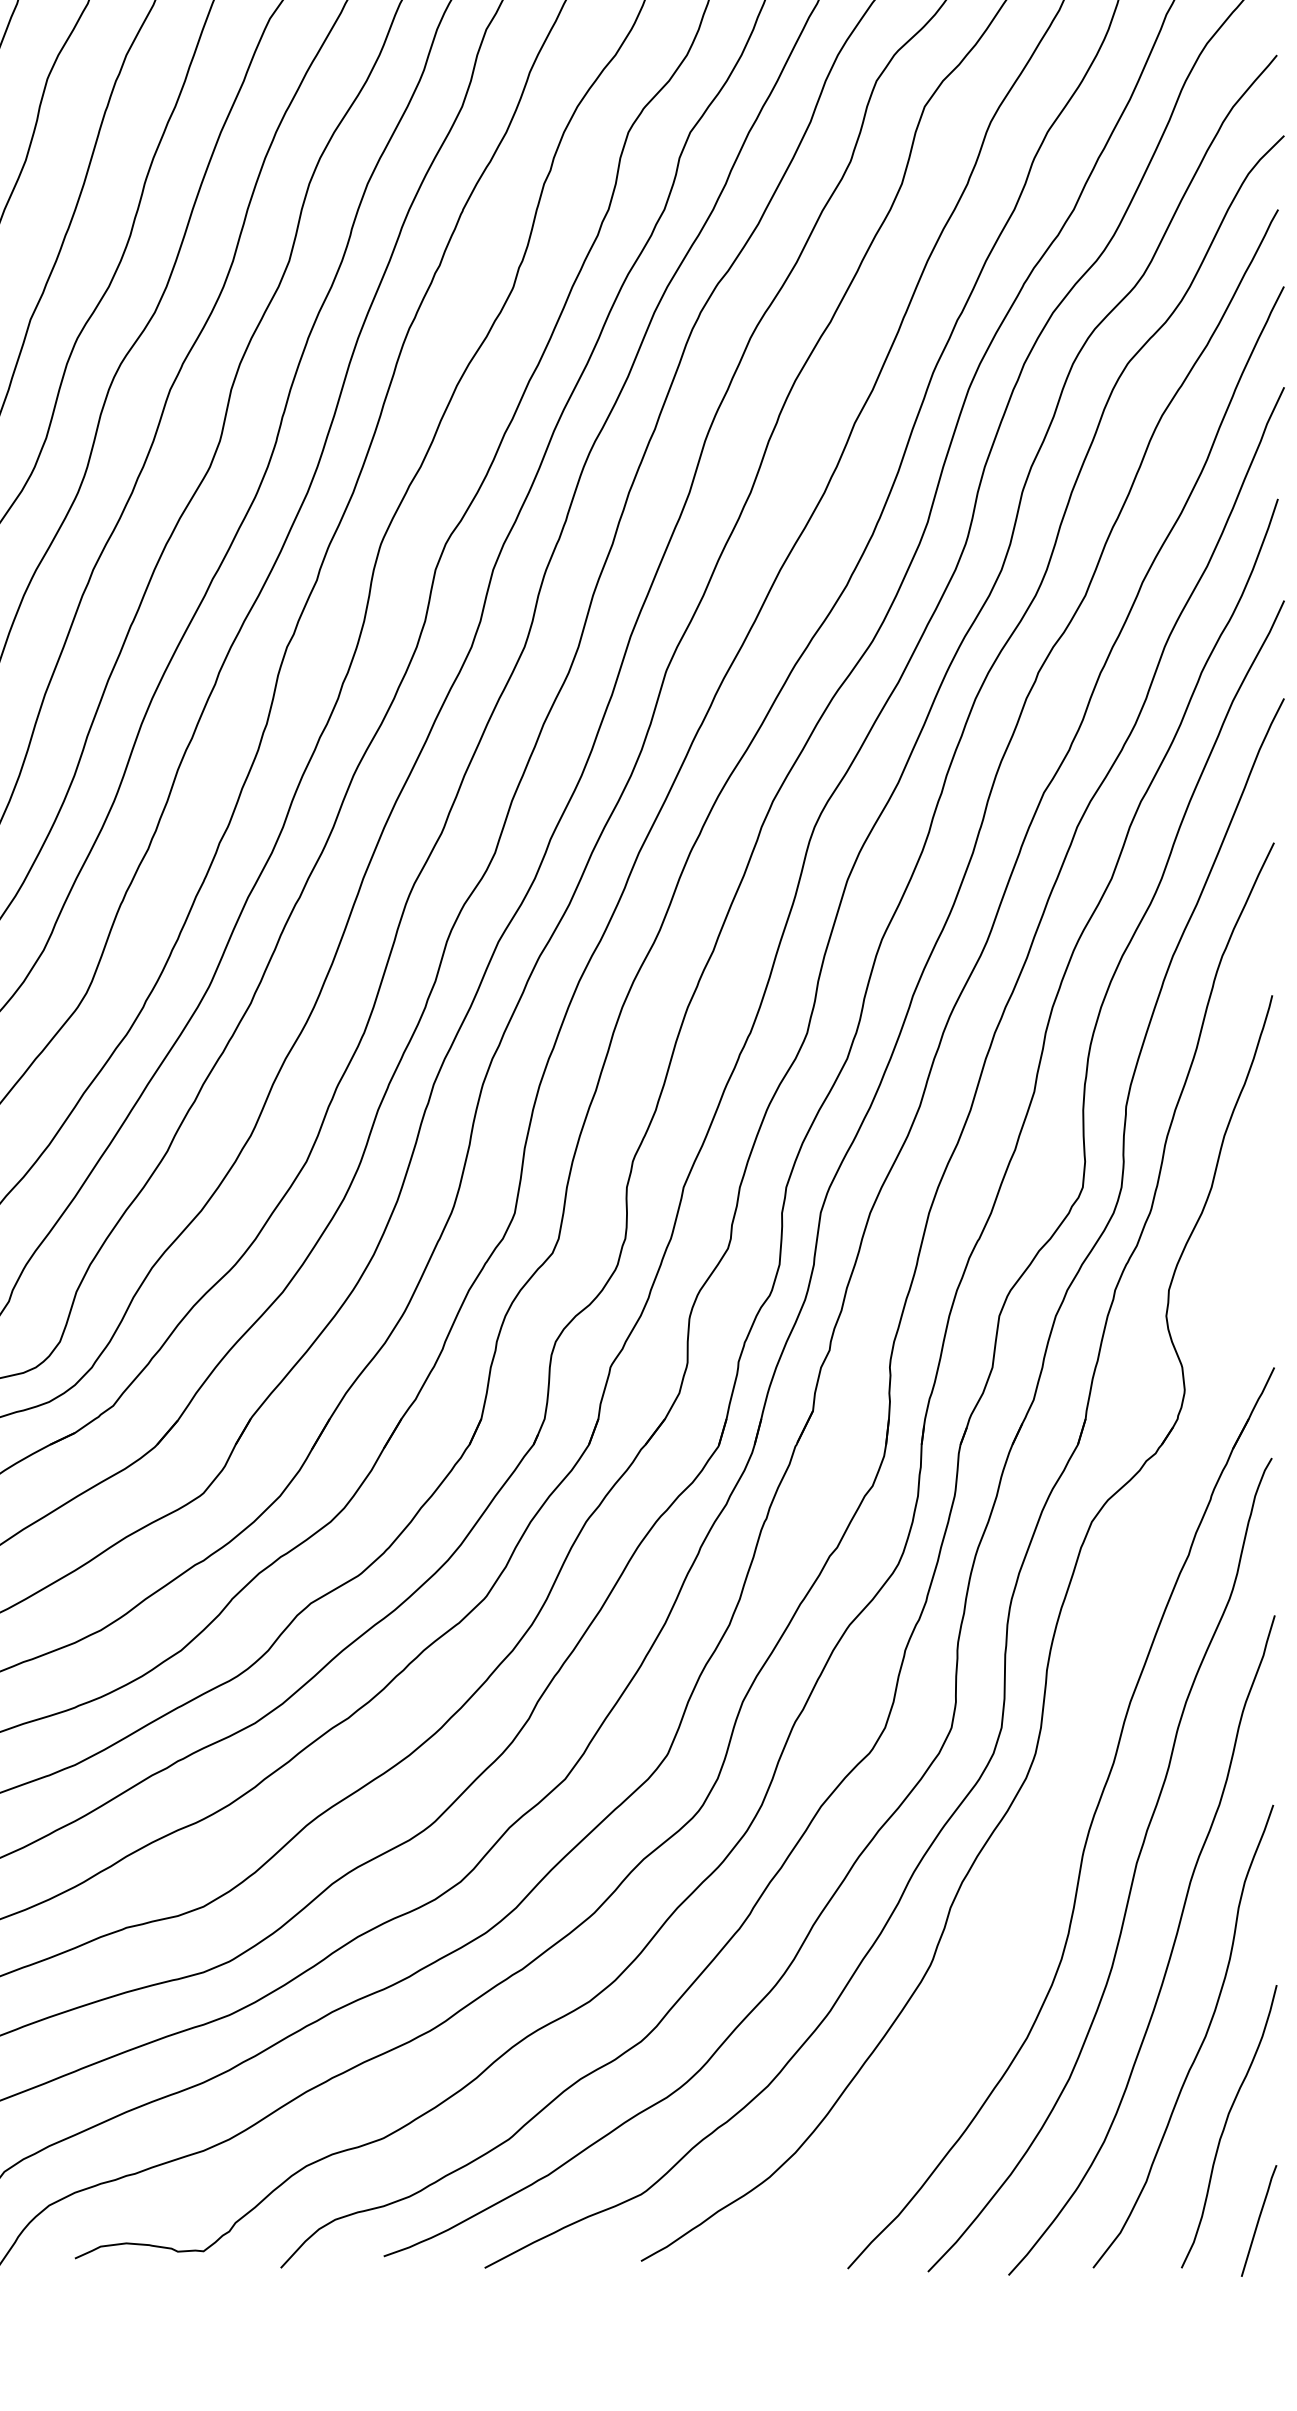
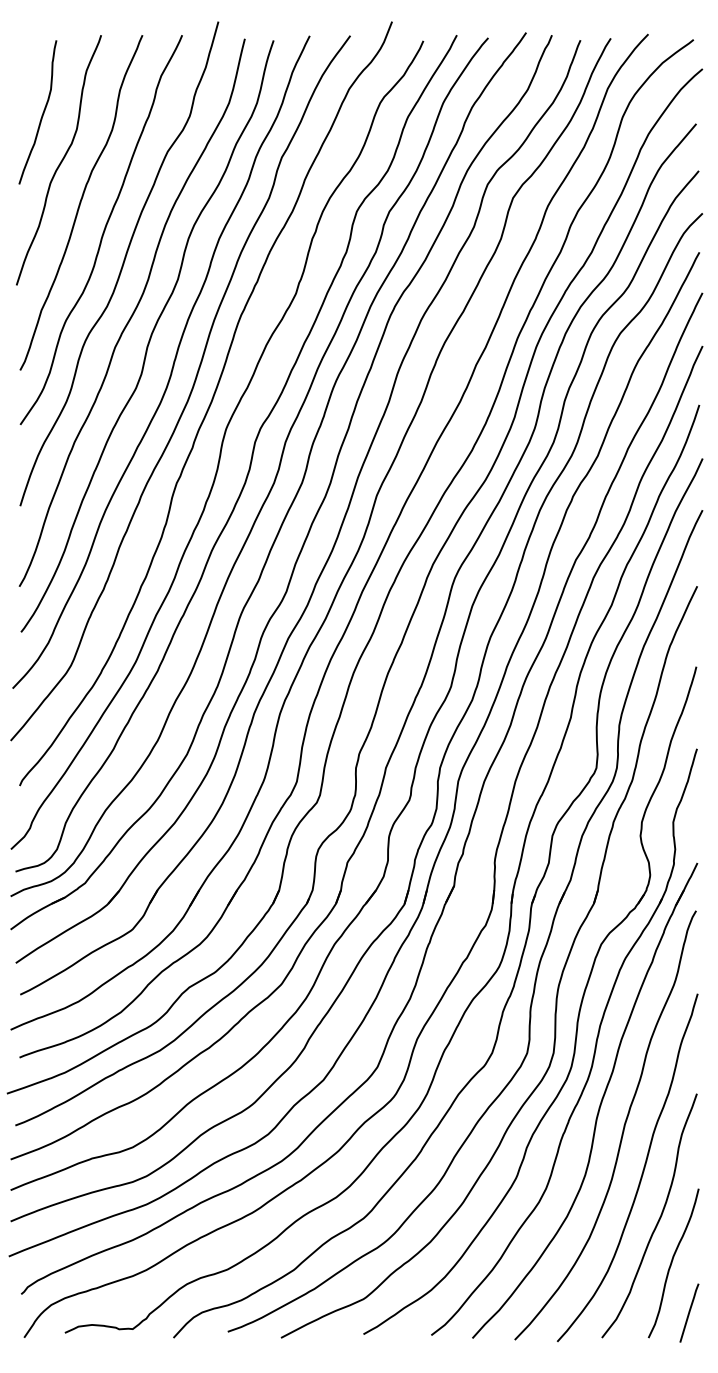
part: (1079, 1717) -> (594, 1047), added

